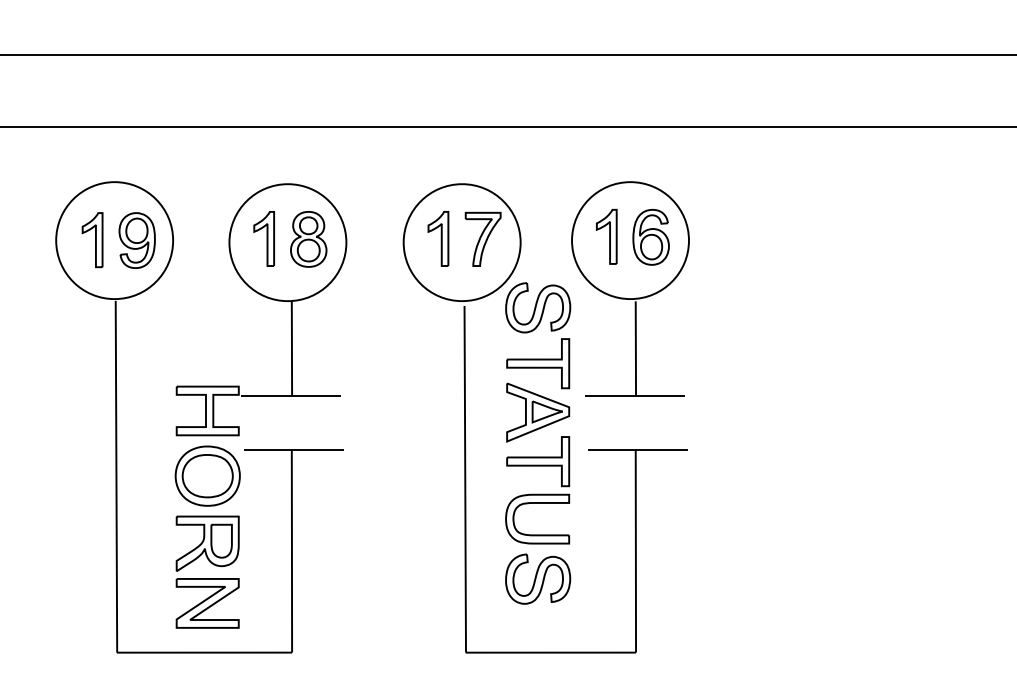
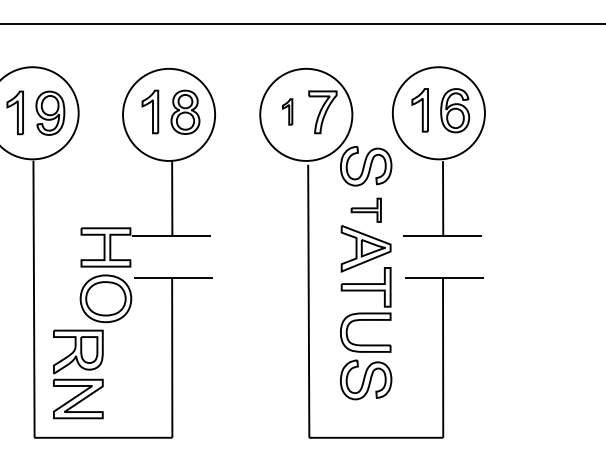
part: (438, 238) -> (287, 111), size x0.6
part: (538, 363) -> (366, 210), size x0.6
part: (207, 578) -> (78, 379), moved

